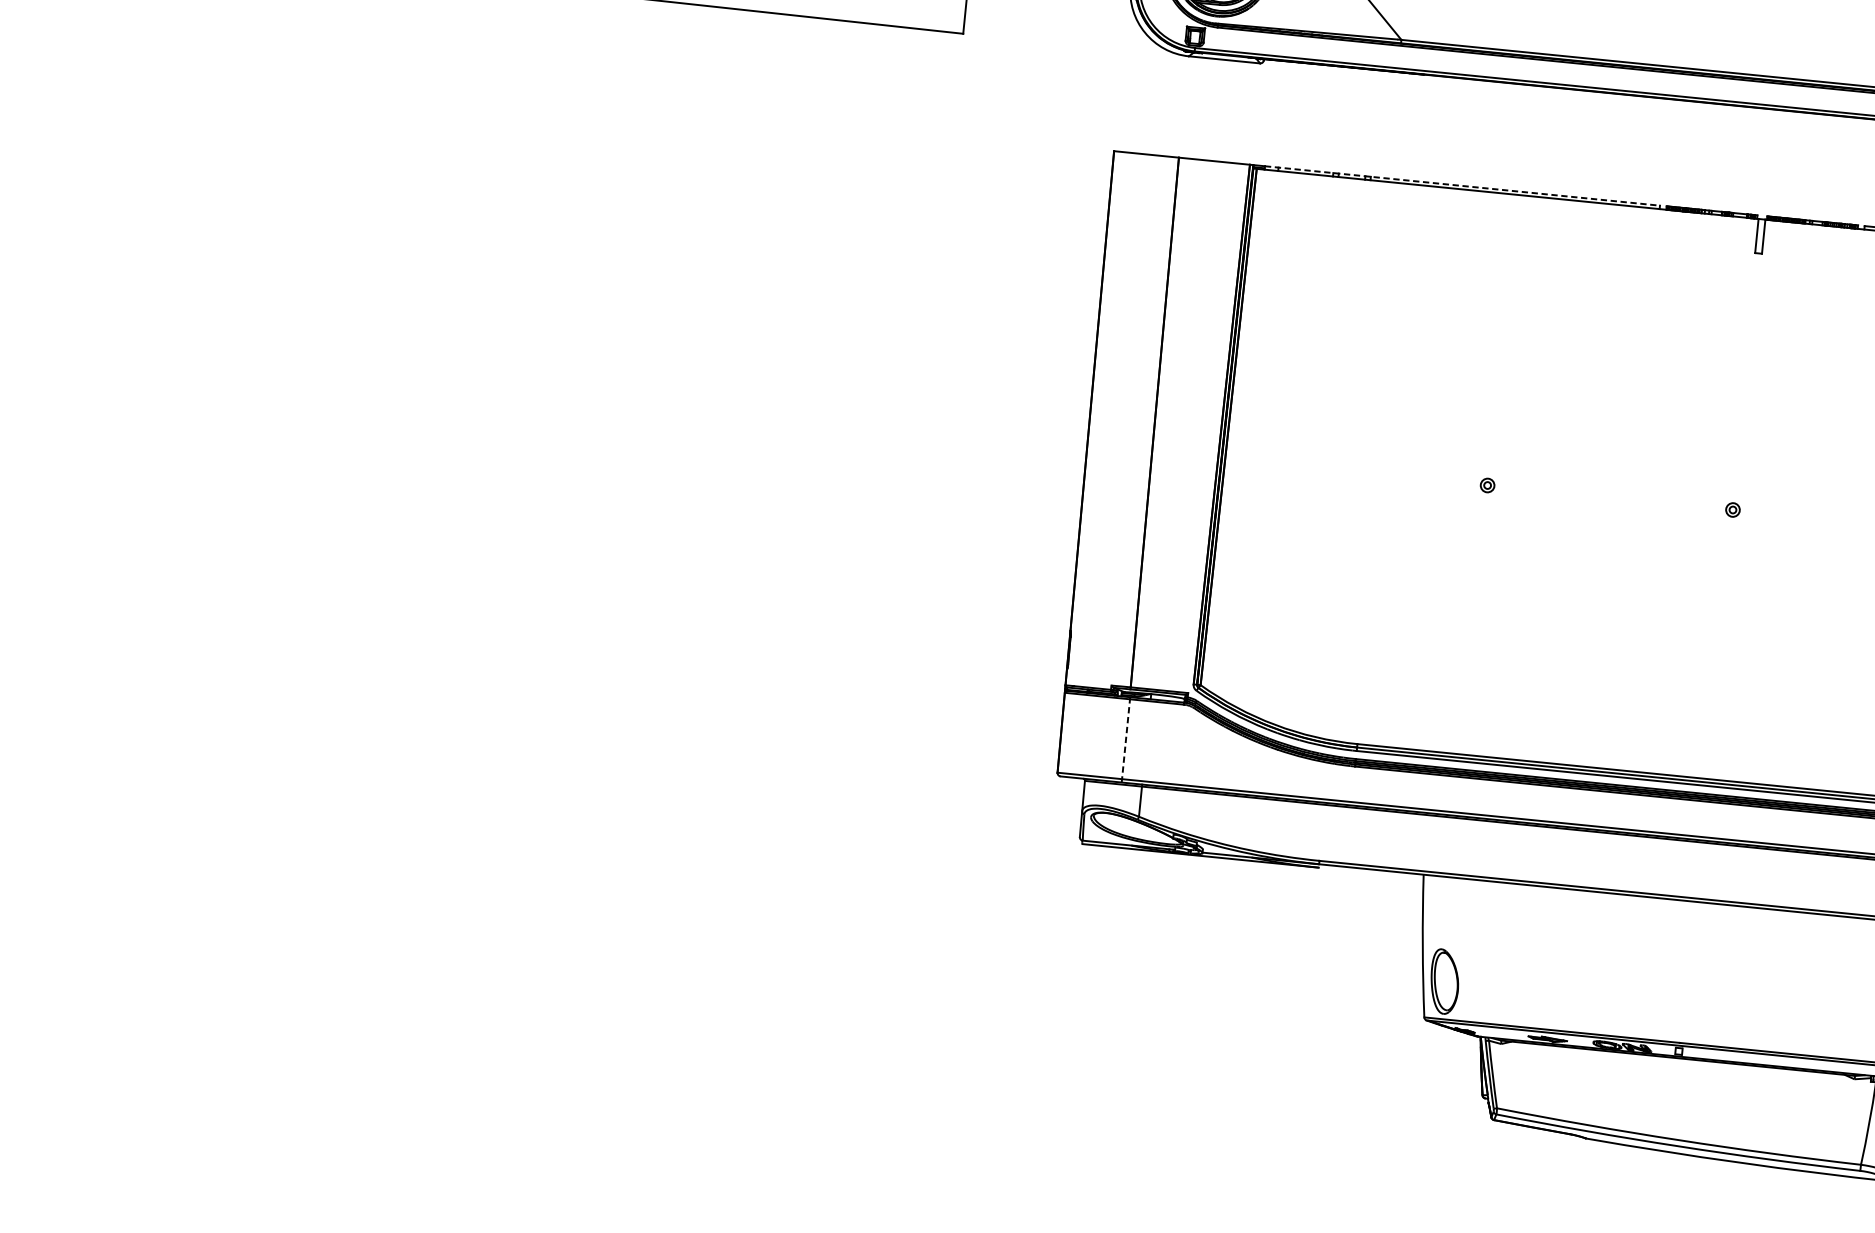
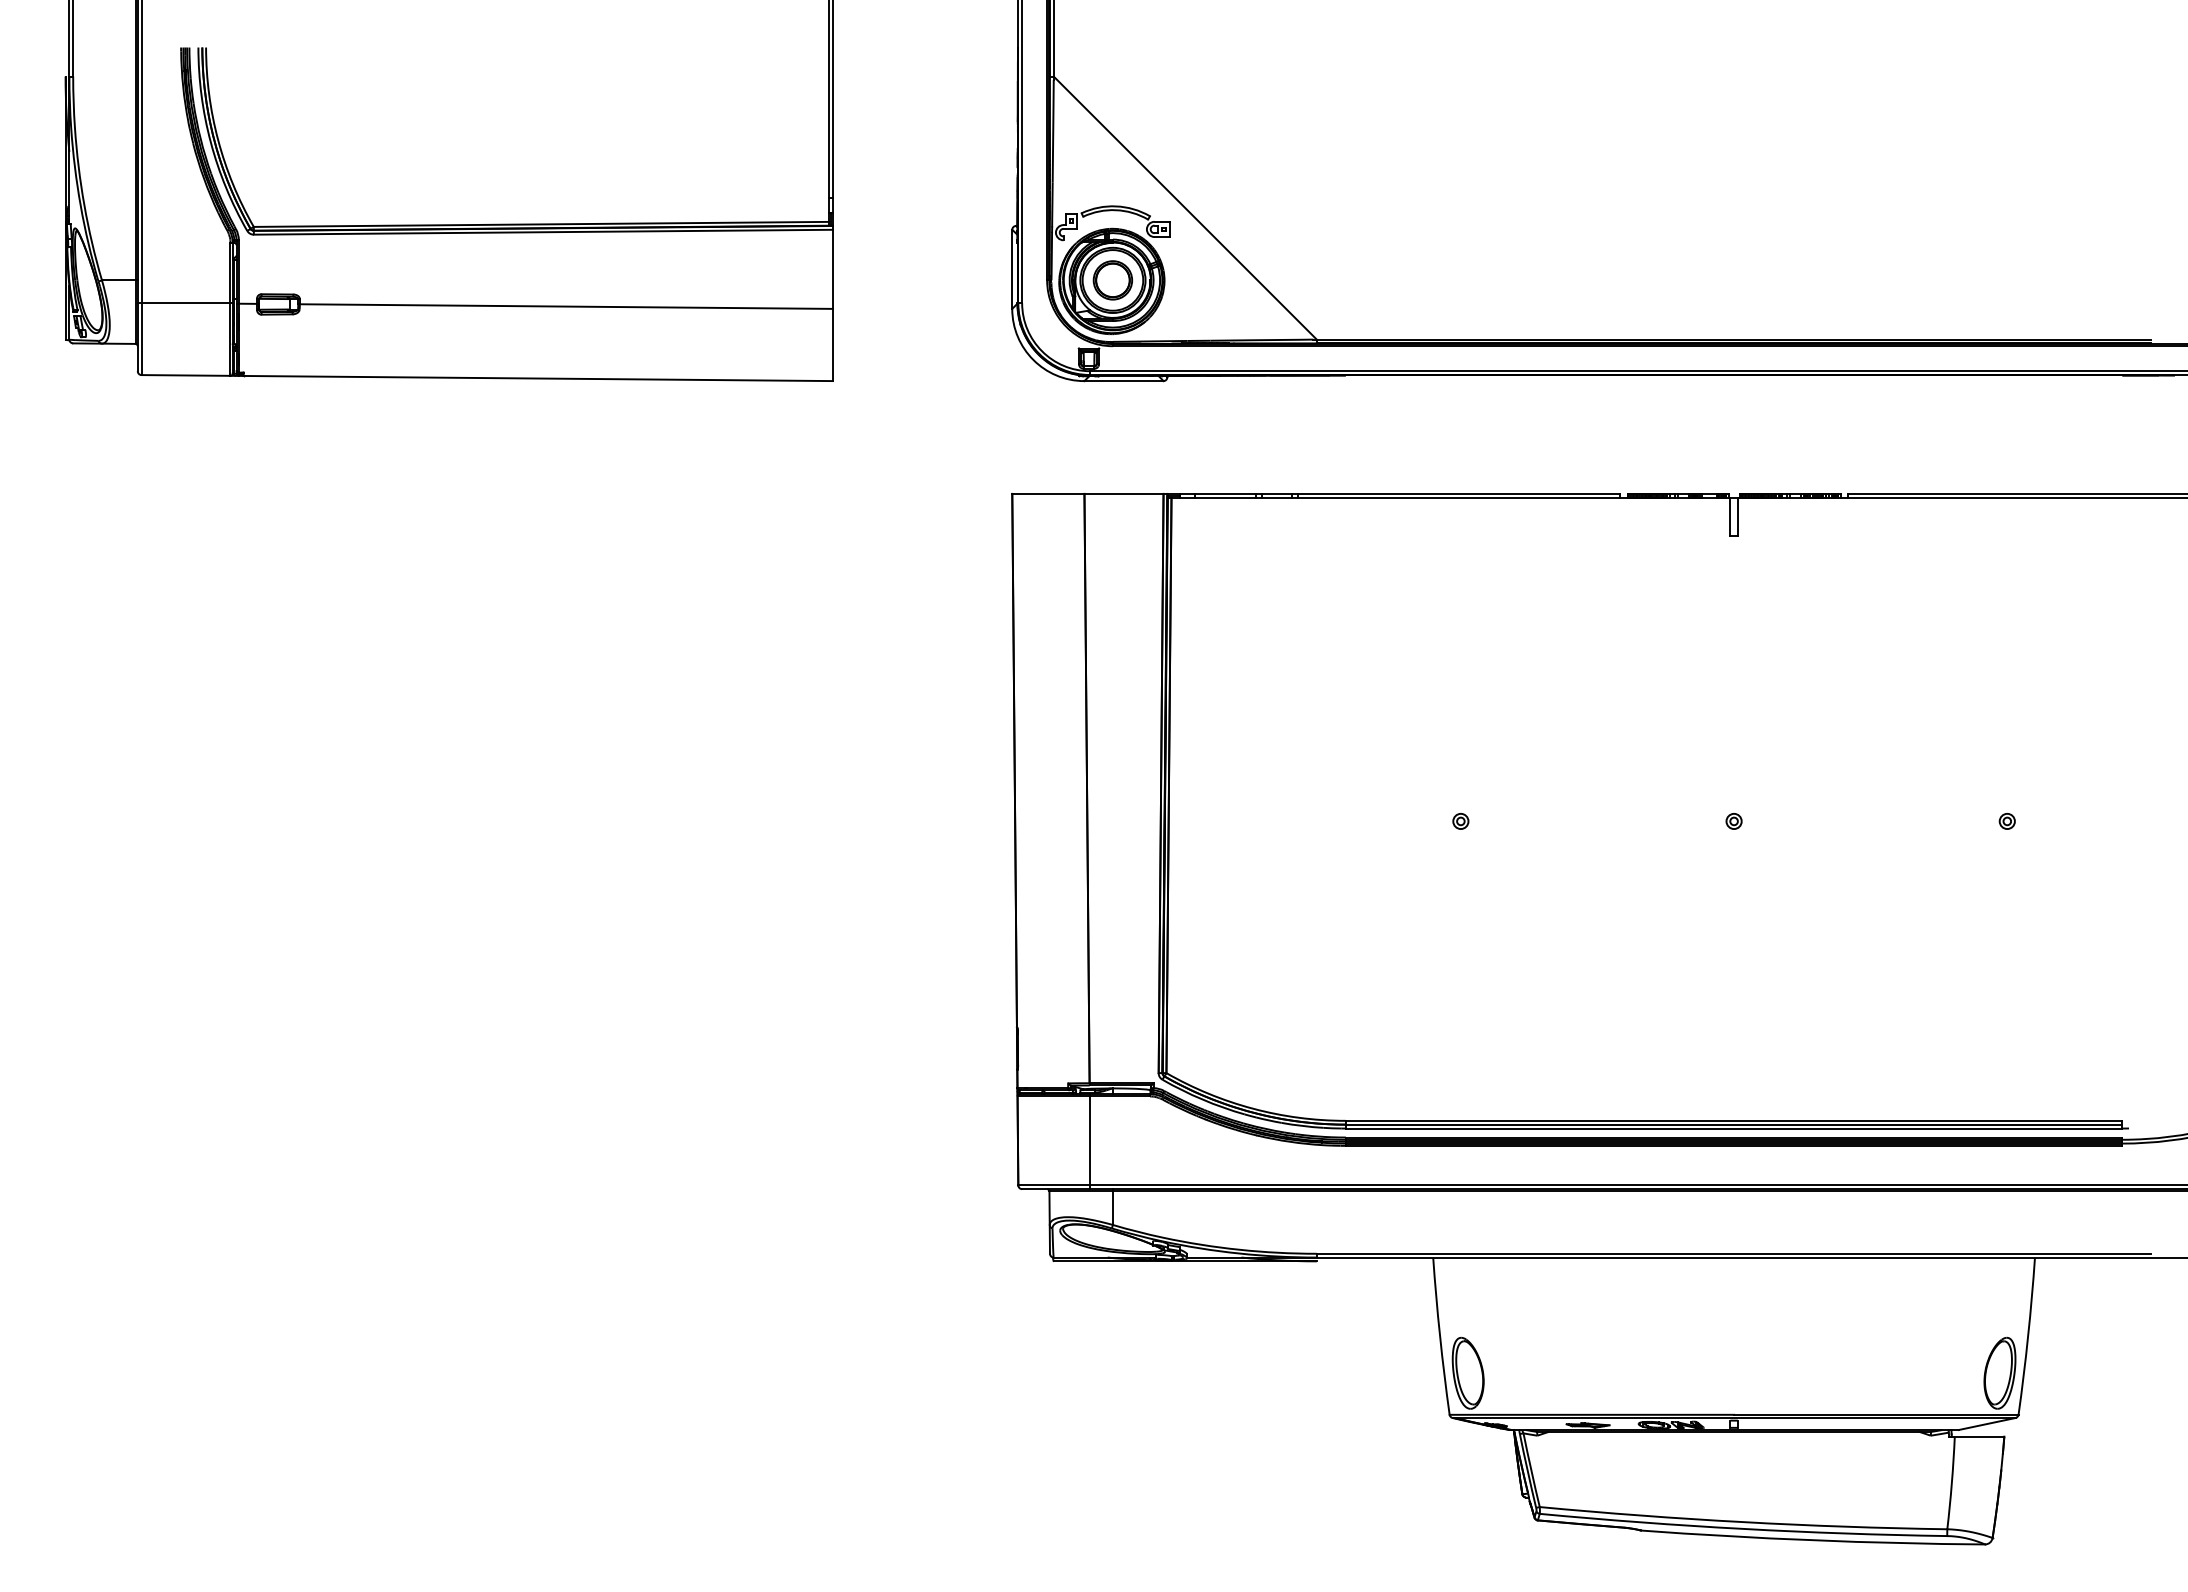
line: (1462, 185) -> (1400, 493), dashed -> solid
line: (1126, 740) -> (1090, 1142), dashed -> solid

